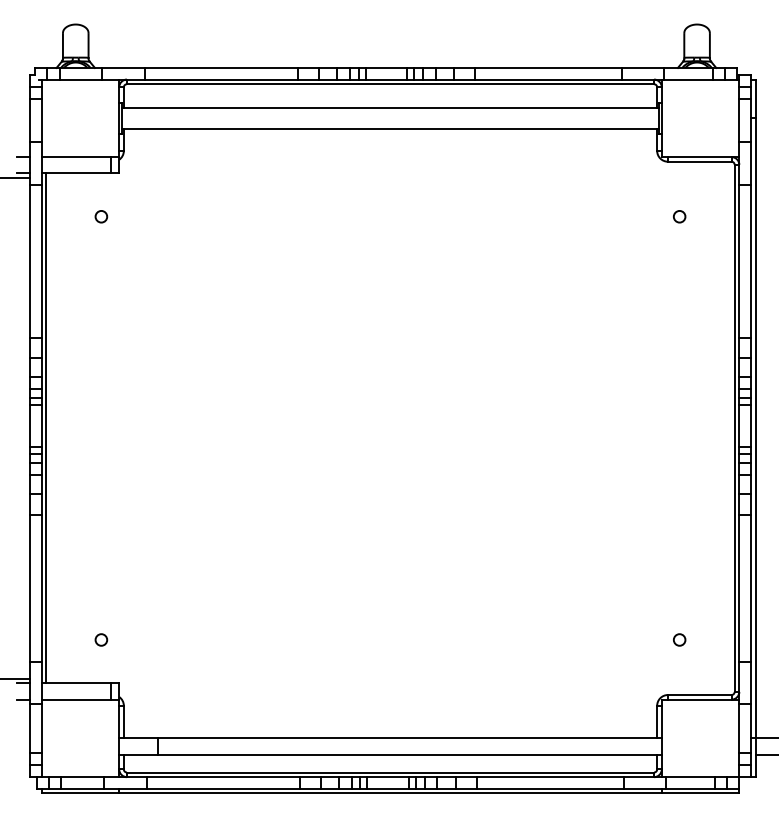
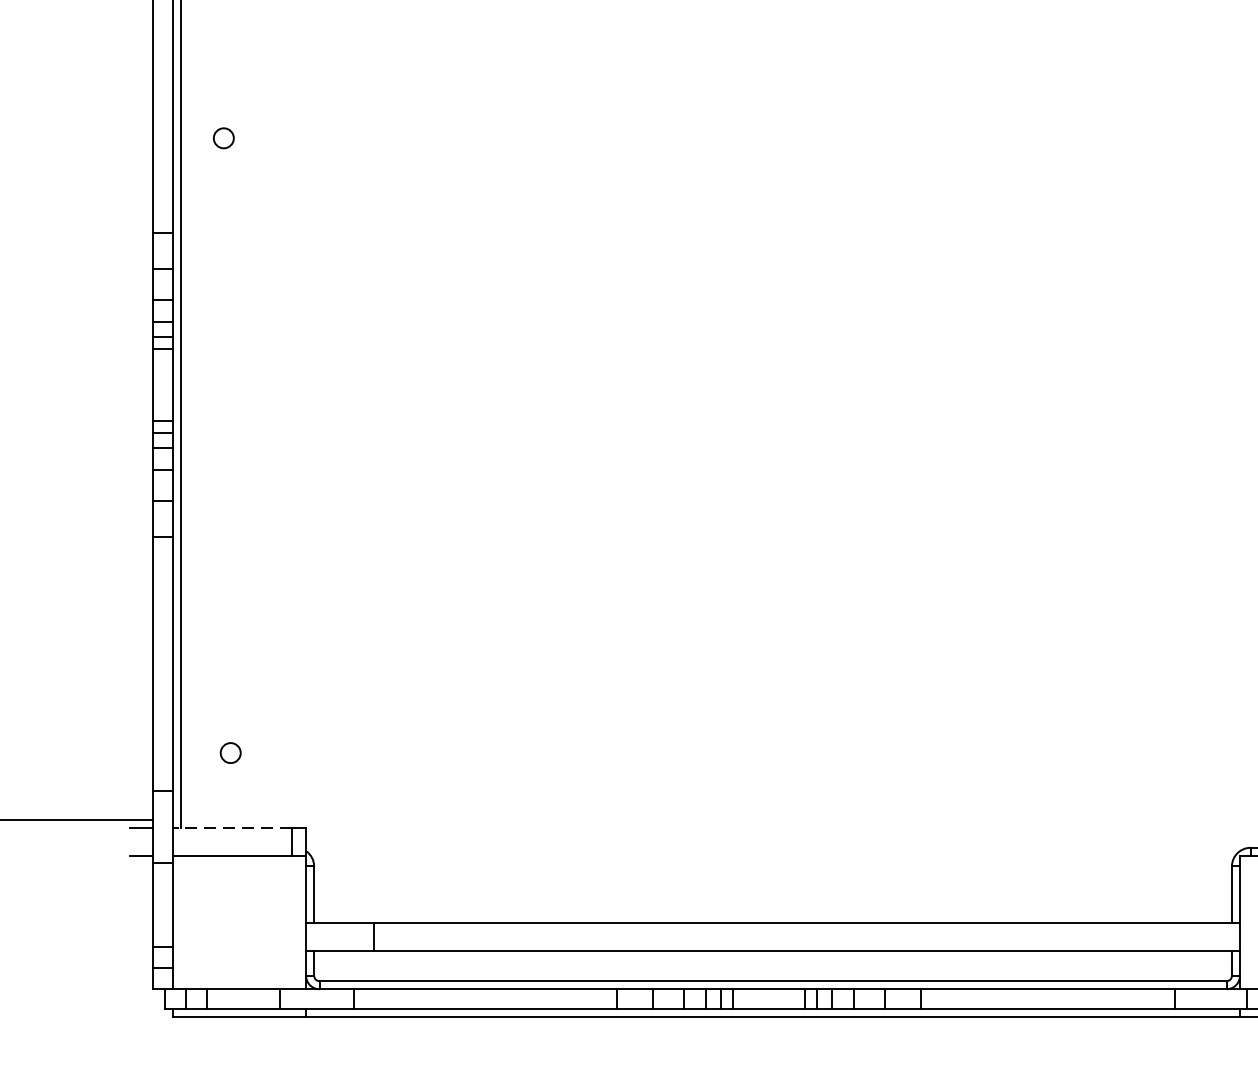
circle: (101, 216) -> (224, 137), moved
circle: (101, 639) -> (230, 752), moved
line: (76, 683) -> (232, 827), solid -> dashed

